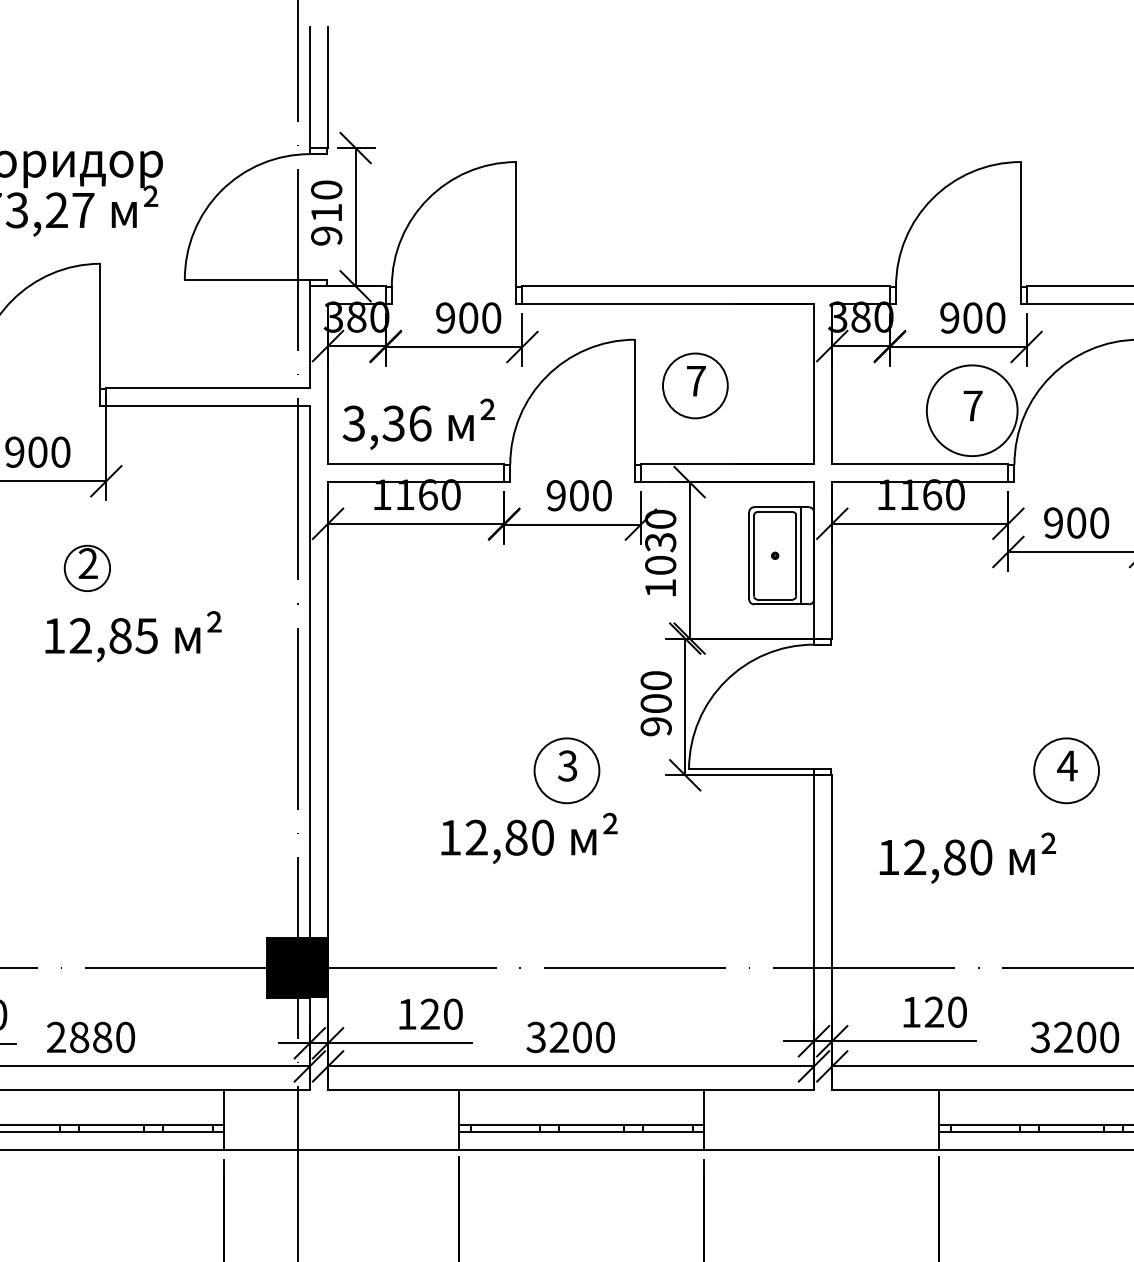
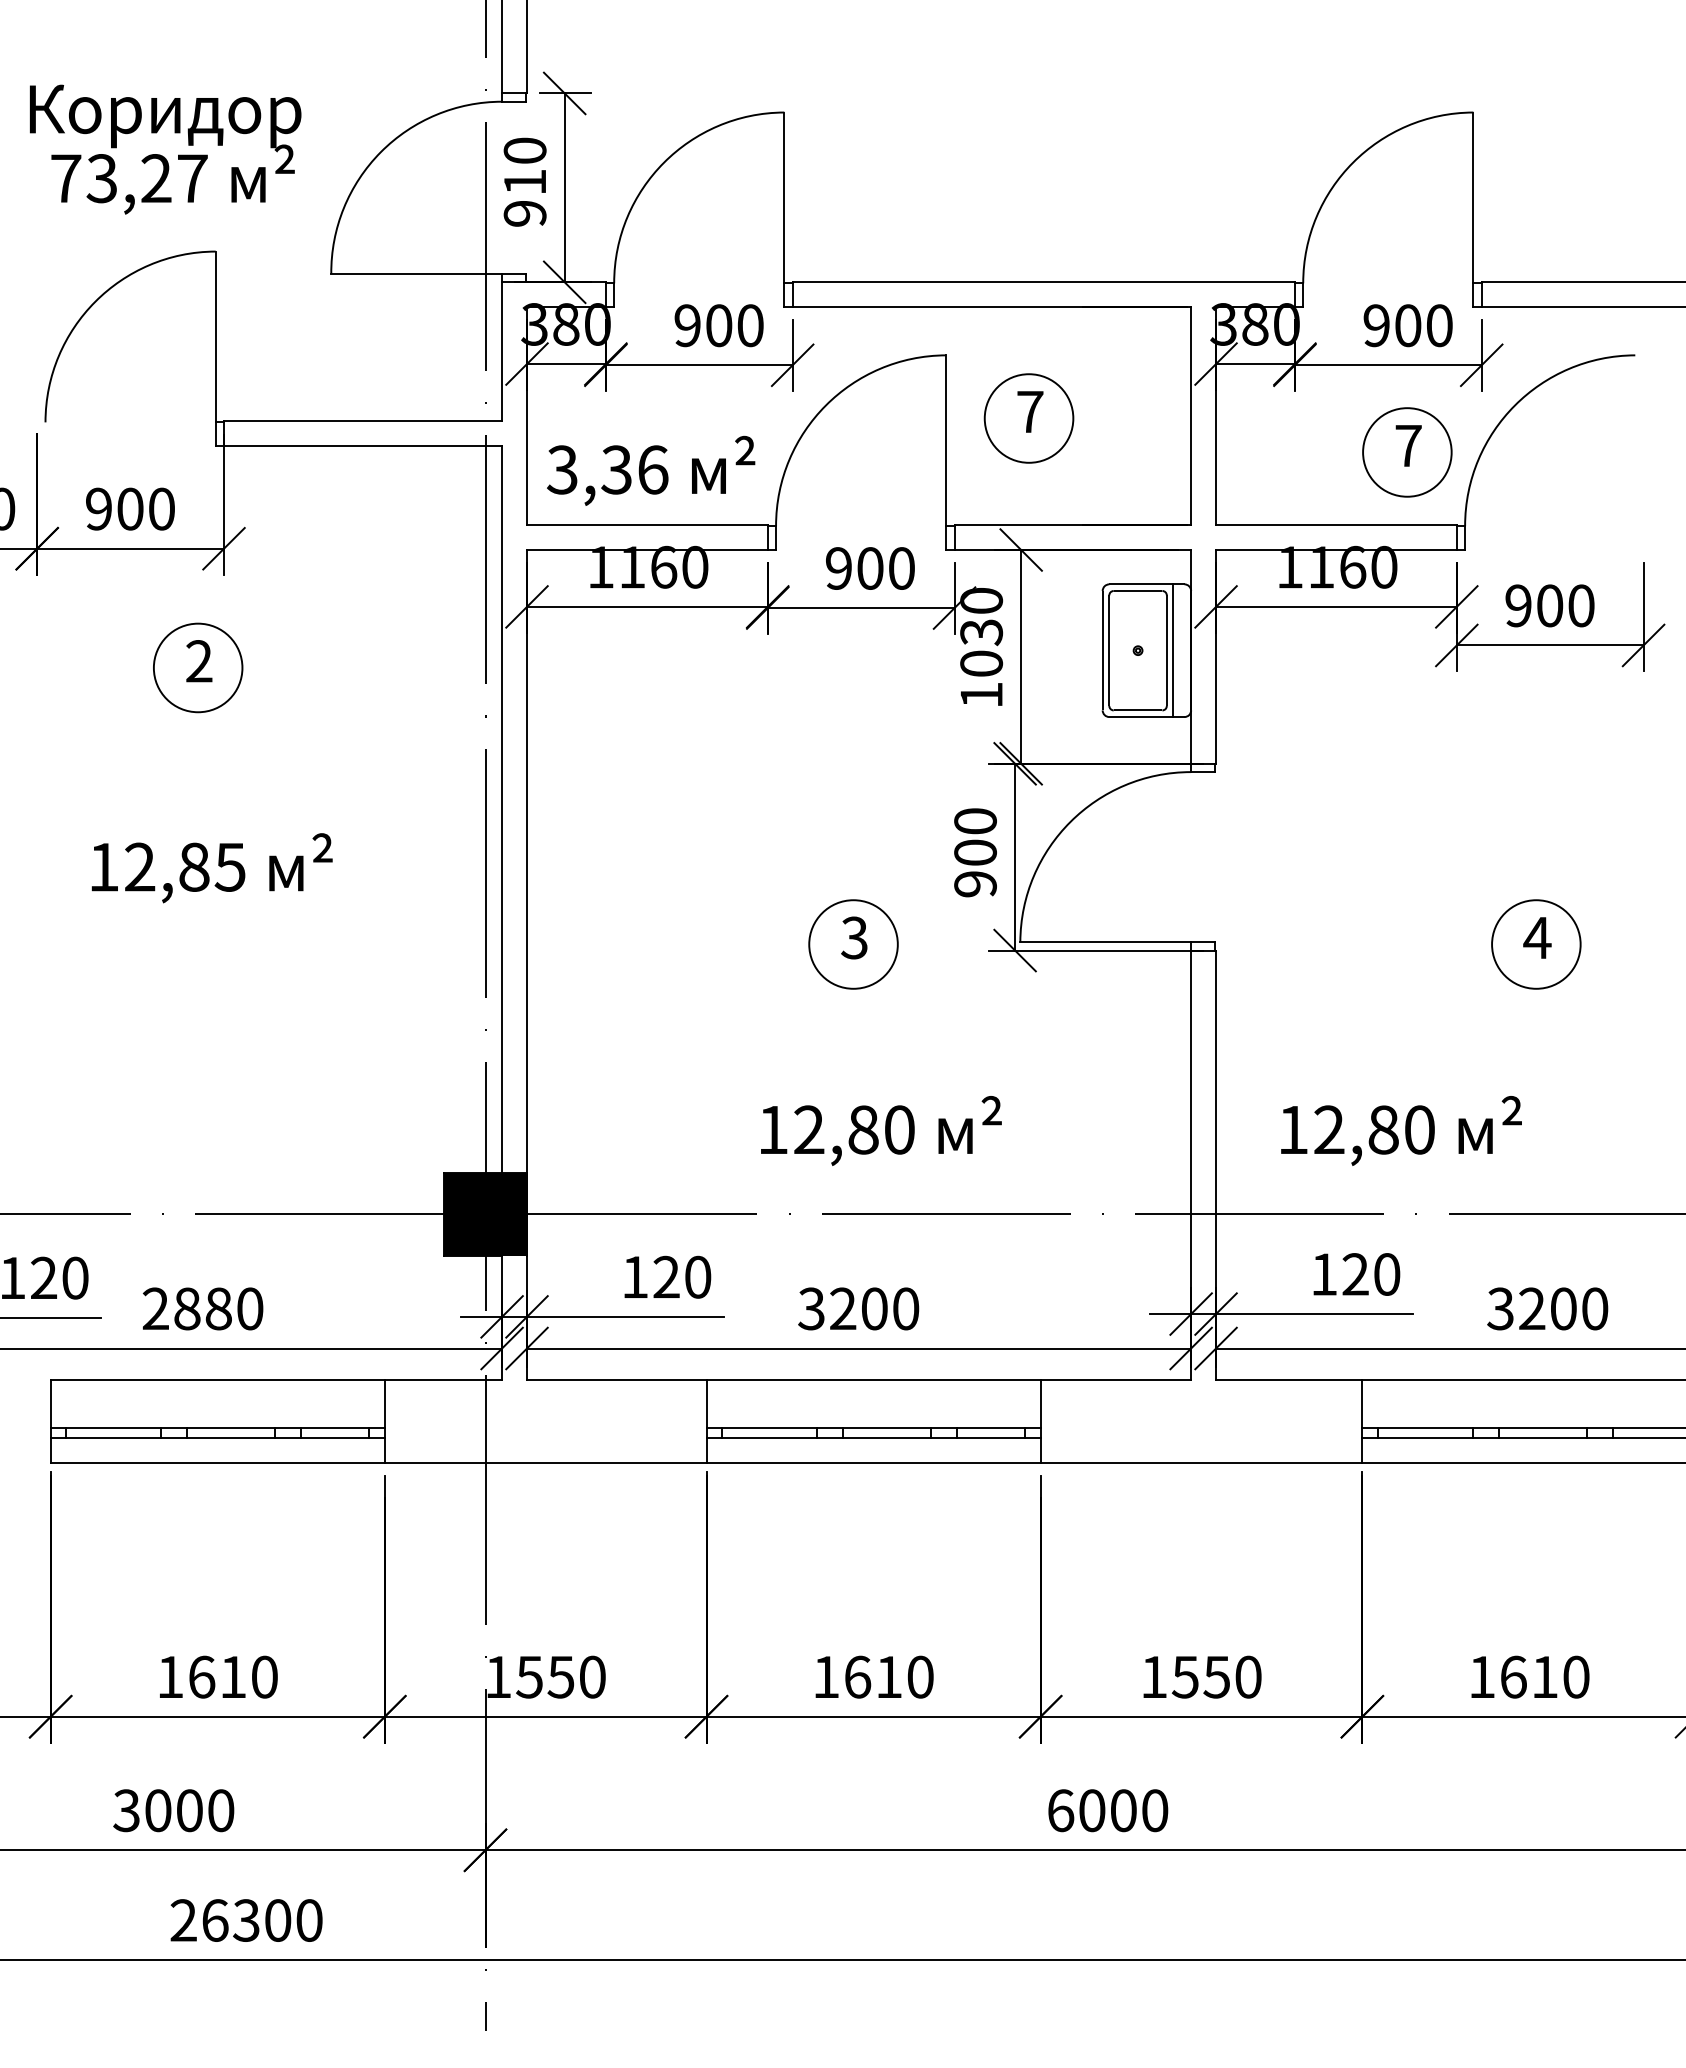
circle: (972, 410) -> (1407, 452), size x0.71
circle: (86, 568) -> (197, 667), size x1.43
text: (133, 636) -> (211, 868), moved
text: (529, 838) -> (881, 1130), moved
text: (967, 857) -> (1401, 1130), moved

